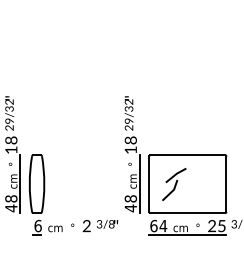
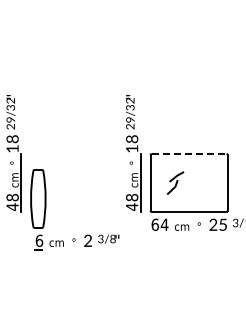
line: (188, 154) -> (189, 153), solid -> dashed
part: (174, 183) -> (175, 182), size x0.7
part: (45, 194) -> (46, 209), moved
line: (187, 234) -> (188, 233), removed

